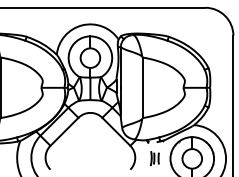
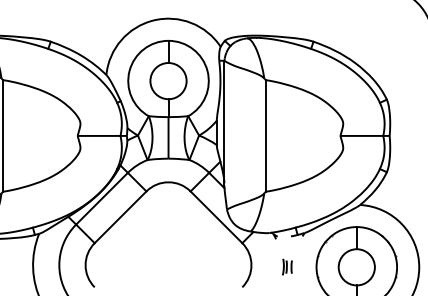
part: (154, 158) -> (286, 266), size x0.6

